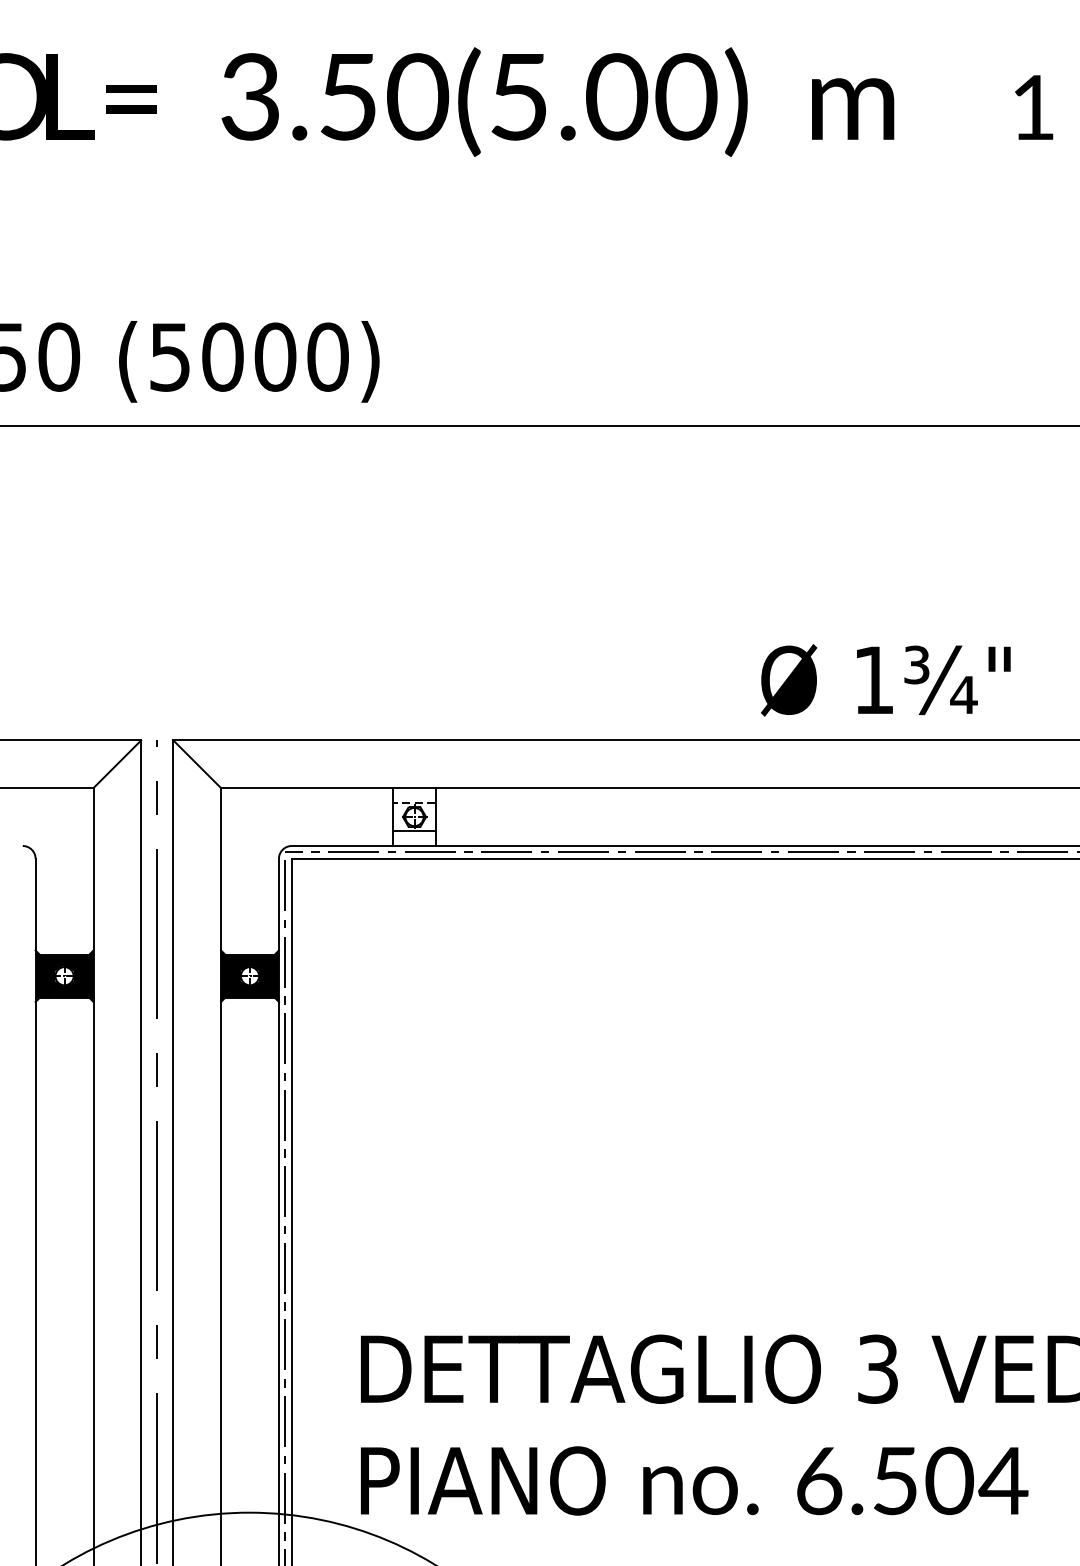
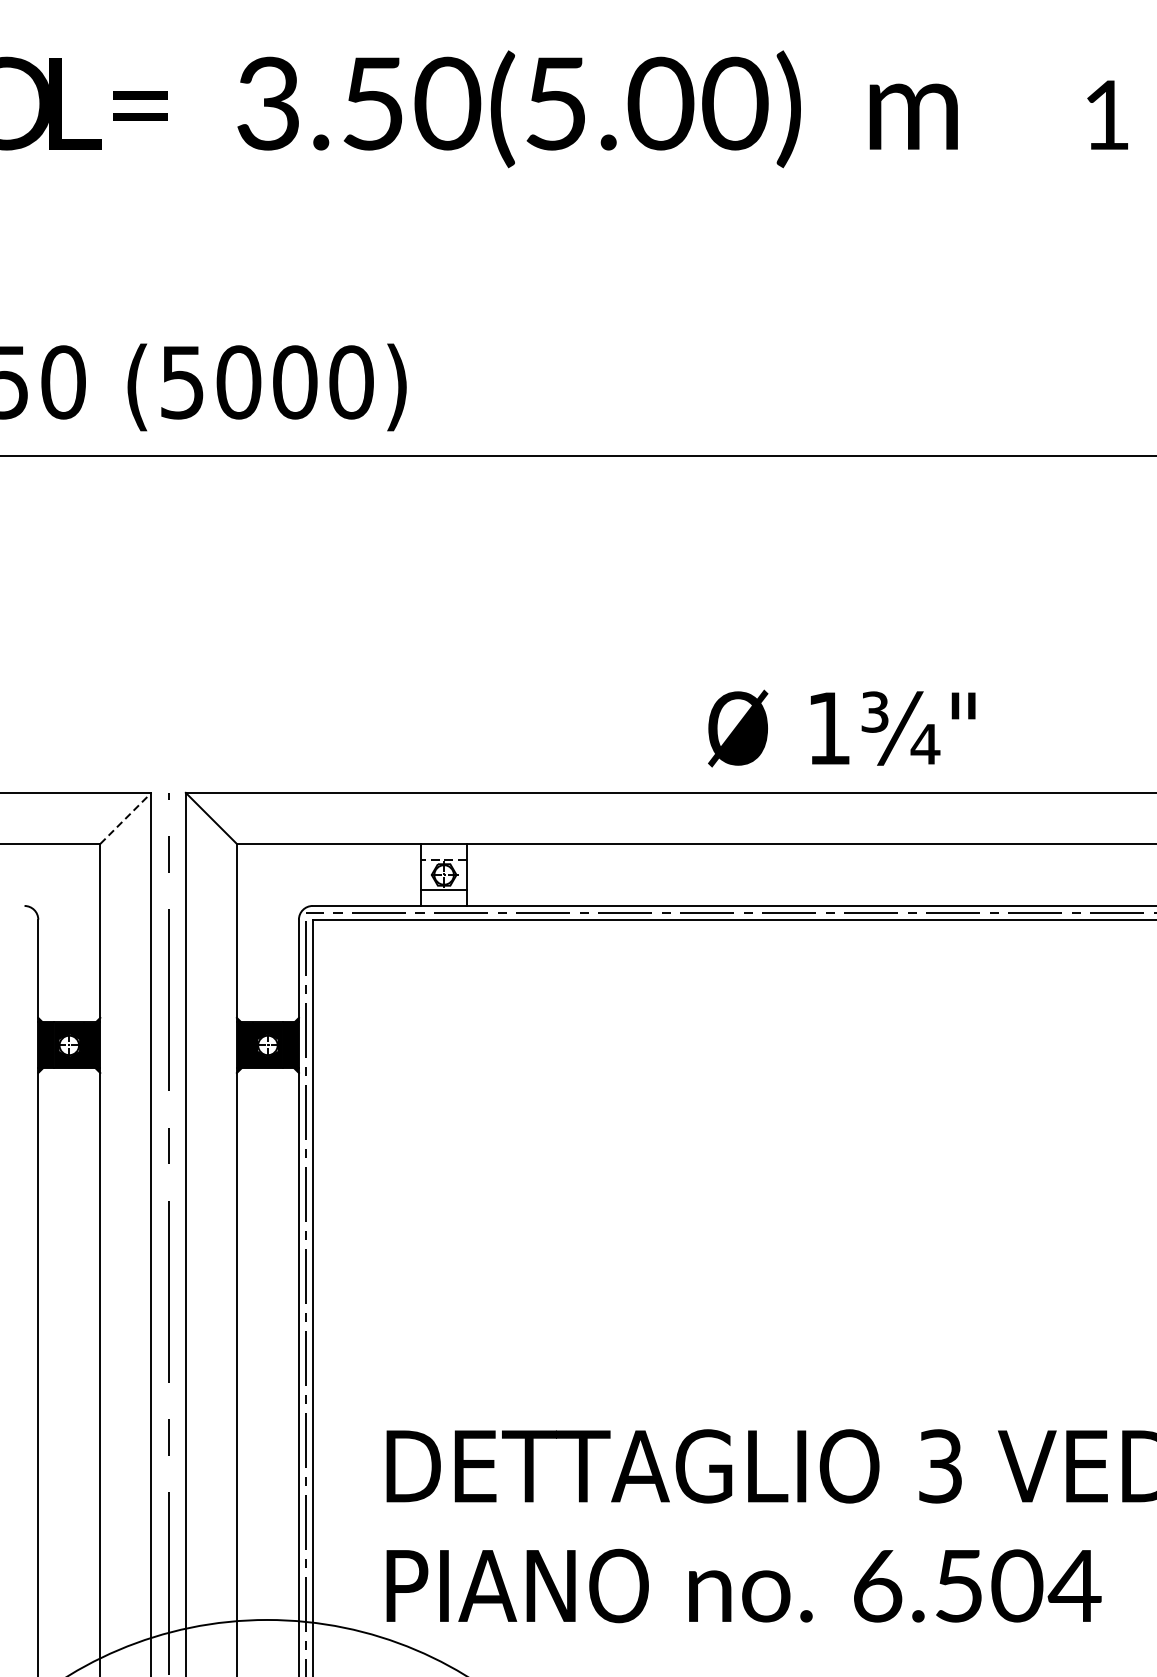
text: (885, 680) -> (841, 728), moved
line: (117, 764) -> (126, 818), solid -> dashed

